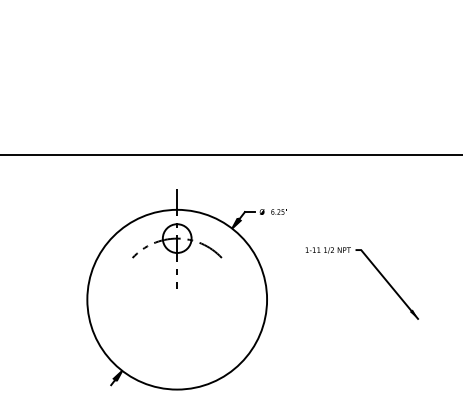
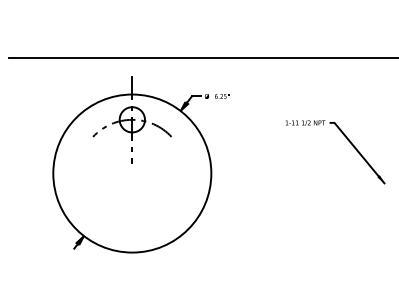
part: (376, 270) -> (347, 140), moved
part: (186, 289) -> (140, 164), moved

